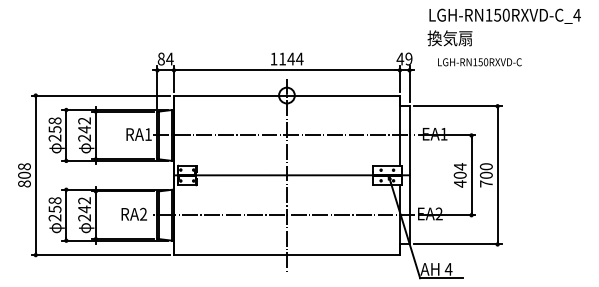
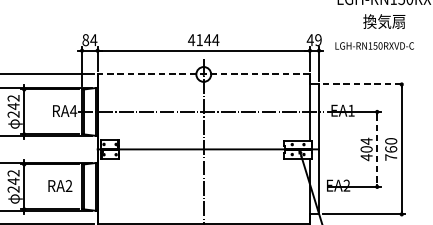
text: (449, 38) -> (383, 21), moved
text: (273, 58) -> (191, 39), 1144 -> 4144
text: (479, 62) -> (374, 46), moved
line: (286, 95) -> (203, 74), solid -> dashed
line: (458, 106) -> (364, 84), solid -> dashed
text: (148, 134) -> (73, 111), RA1 -> RA4
text: (486, 174) -> (391, 148), 700 -> 760
line: (471, 175) -> (377, 149), solid -> dashed
line: (284, 215) -> (201, 187), removed

